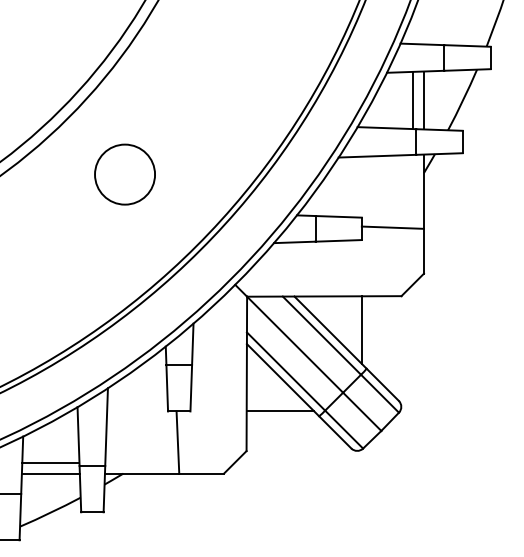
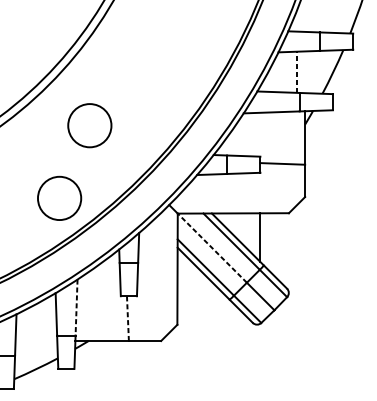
line: (413, 100) -> (297, 72), solid -> dashed
line: (423, 100) -> (304, 72), removed
circle: (82, 275) -> (59, 198), added
line: (295, 344) -> (212, 248), solid -> dashed
line: (280, 411) -> (201, 296), removed
line: (106, 427) -> (76, 307), solid -> dashed
line: (177, 442) -> (127, 318), solid -> dashed
line: (50, 462) -> (36, 333), removed
line: (50, 473) -> (36, 340), removed

